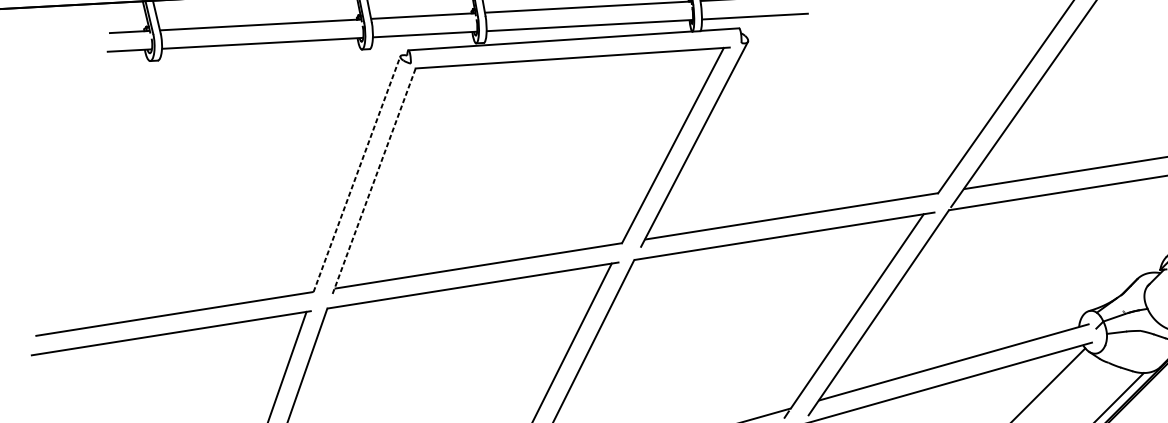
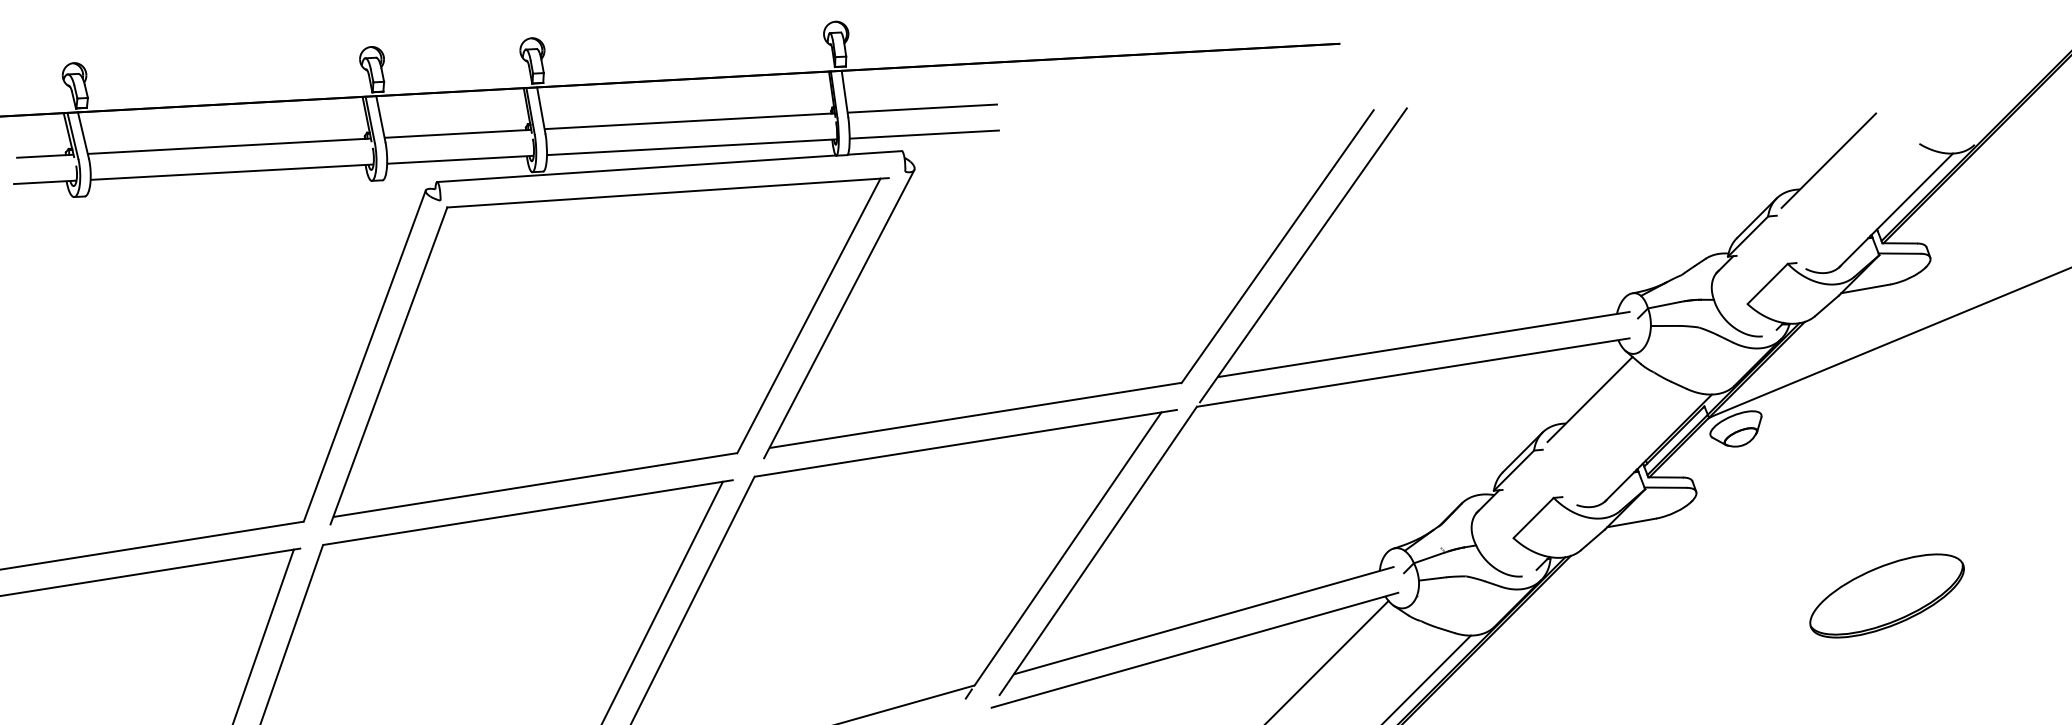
line: (356, 173) -> (364, 355), dashed -> solid
line: (373, 180) -> (388, 365), dashed -> solid

